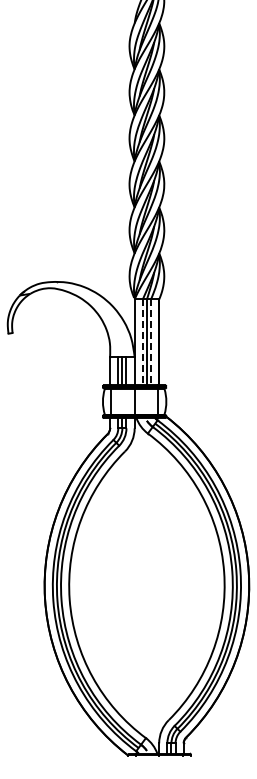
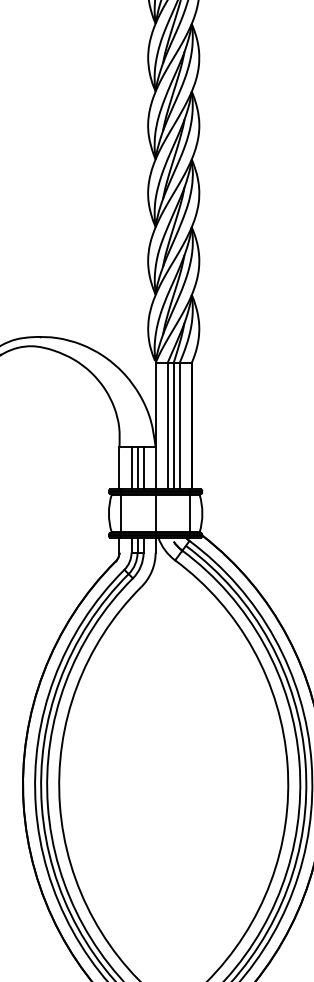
line: (142, 343) -> (167, 427), dashed -> solid
line: (151, 343) -> (180, 427), dashed -> solid

